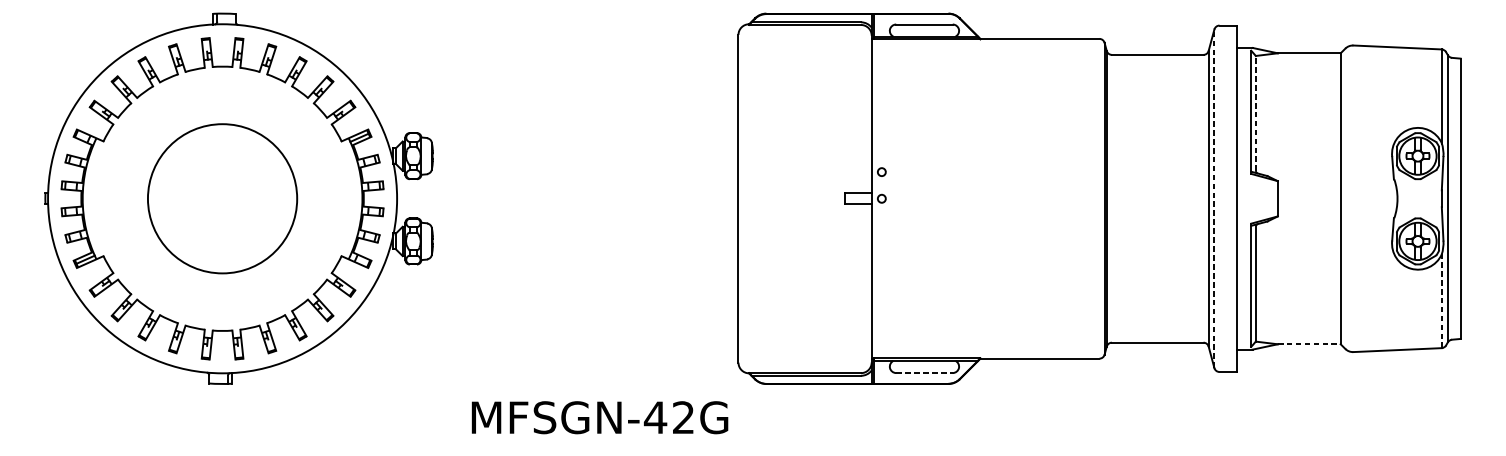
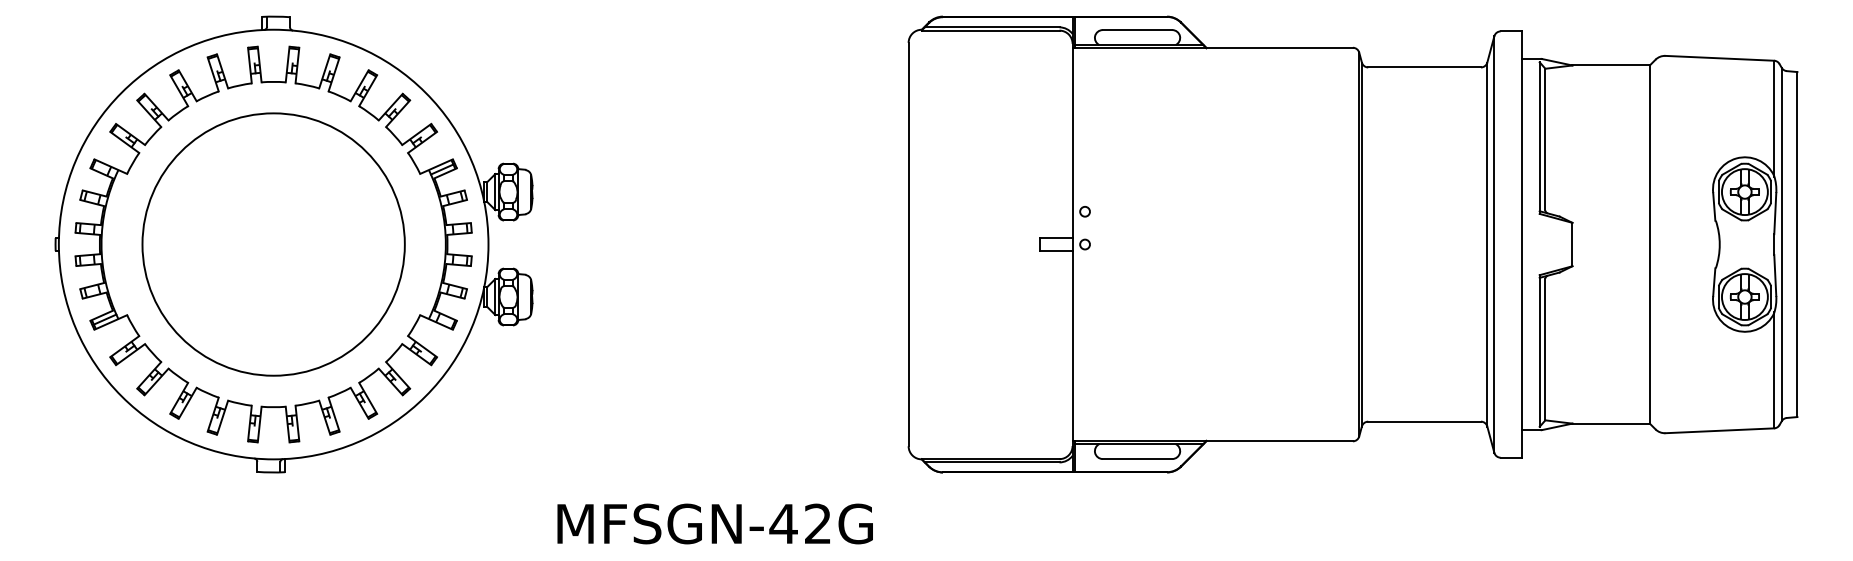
line: (1255, 113) -> (1545, 139), dashed -> solid
circle: (222, 198) -> (273, 244), size x1.43
line: (1214, 198) -> (1494, 244), dashed -> solid
line: (1442, 300) -> (1774, 369), dashed -> solid
line: (1309, 344) -> (1611, 423), dashed -> solid
line: (924, 373) -> (1137, 459), dashed -> solid
text: (599, 417) -> (714, 523), moved

